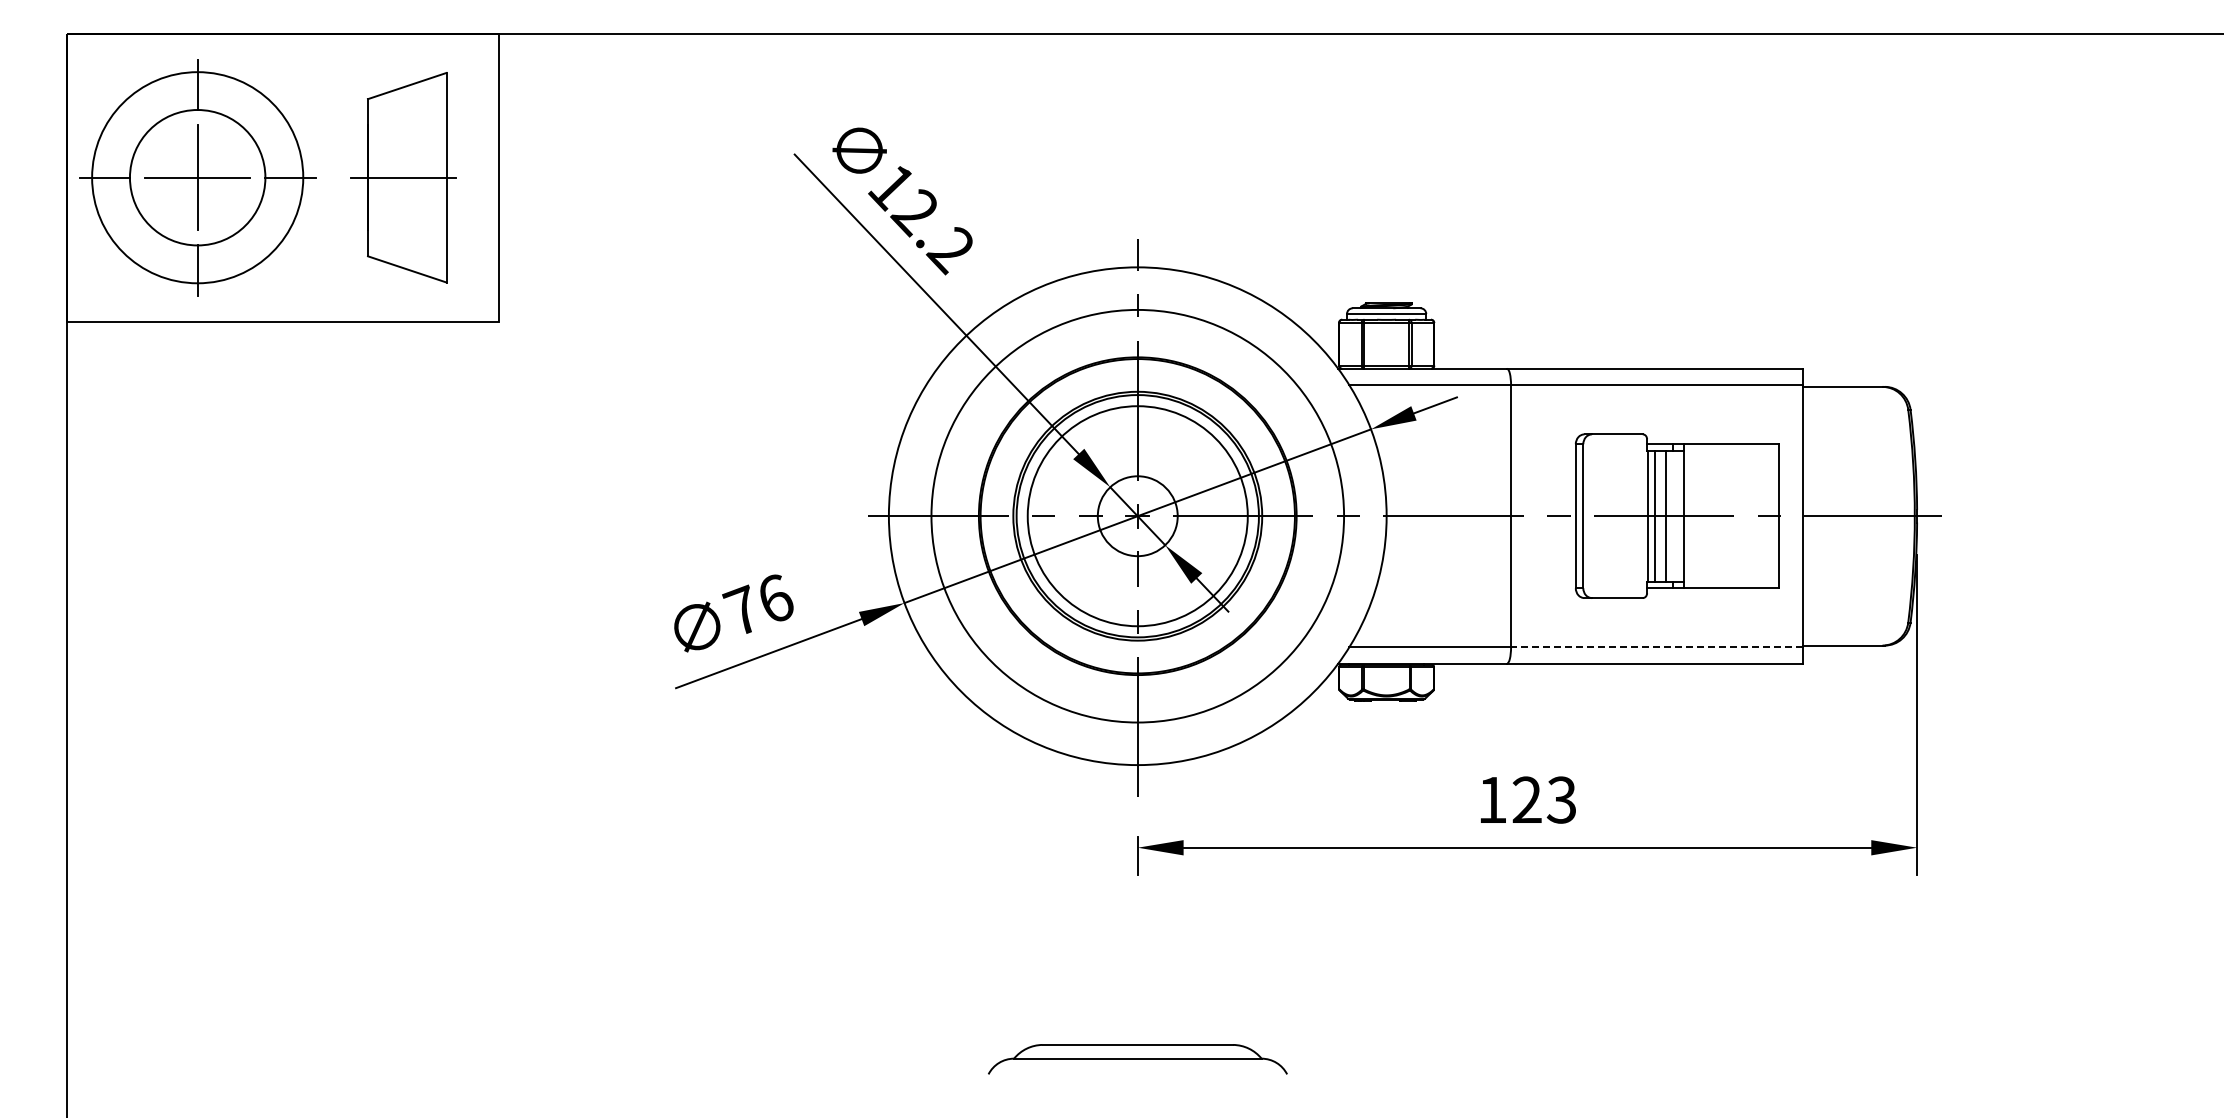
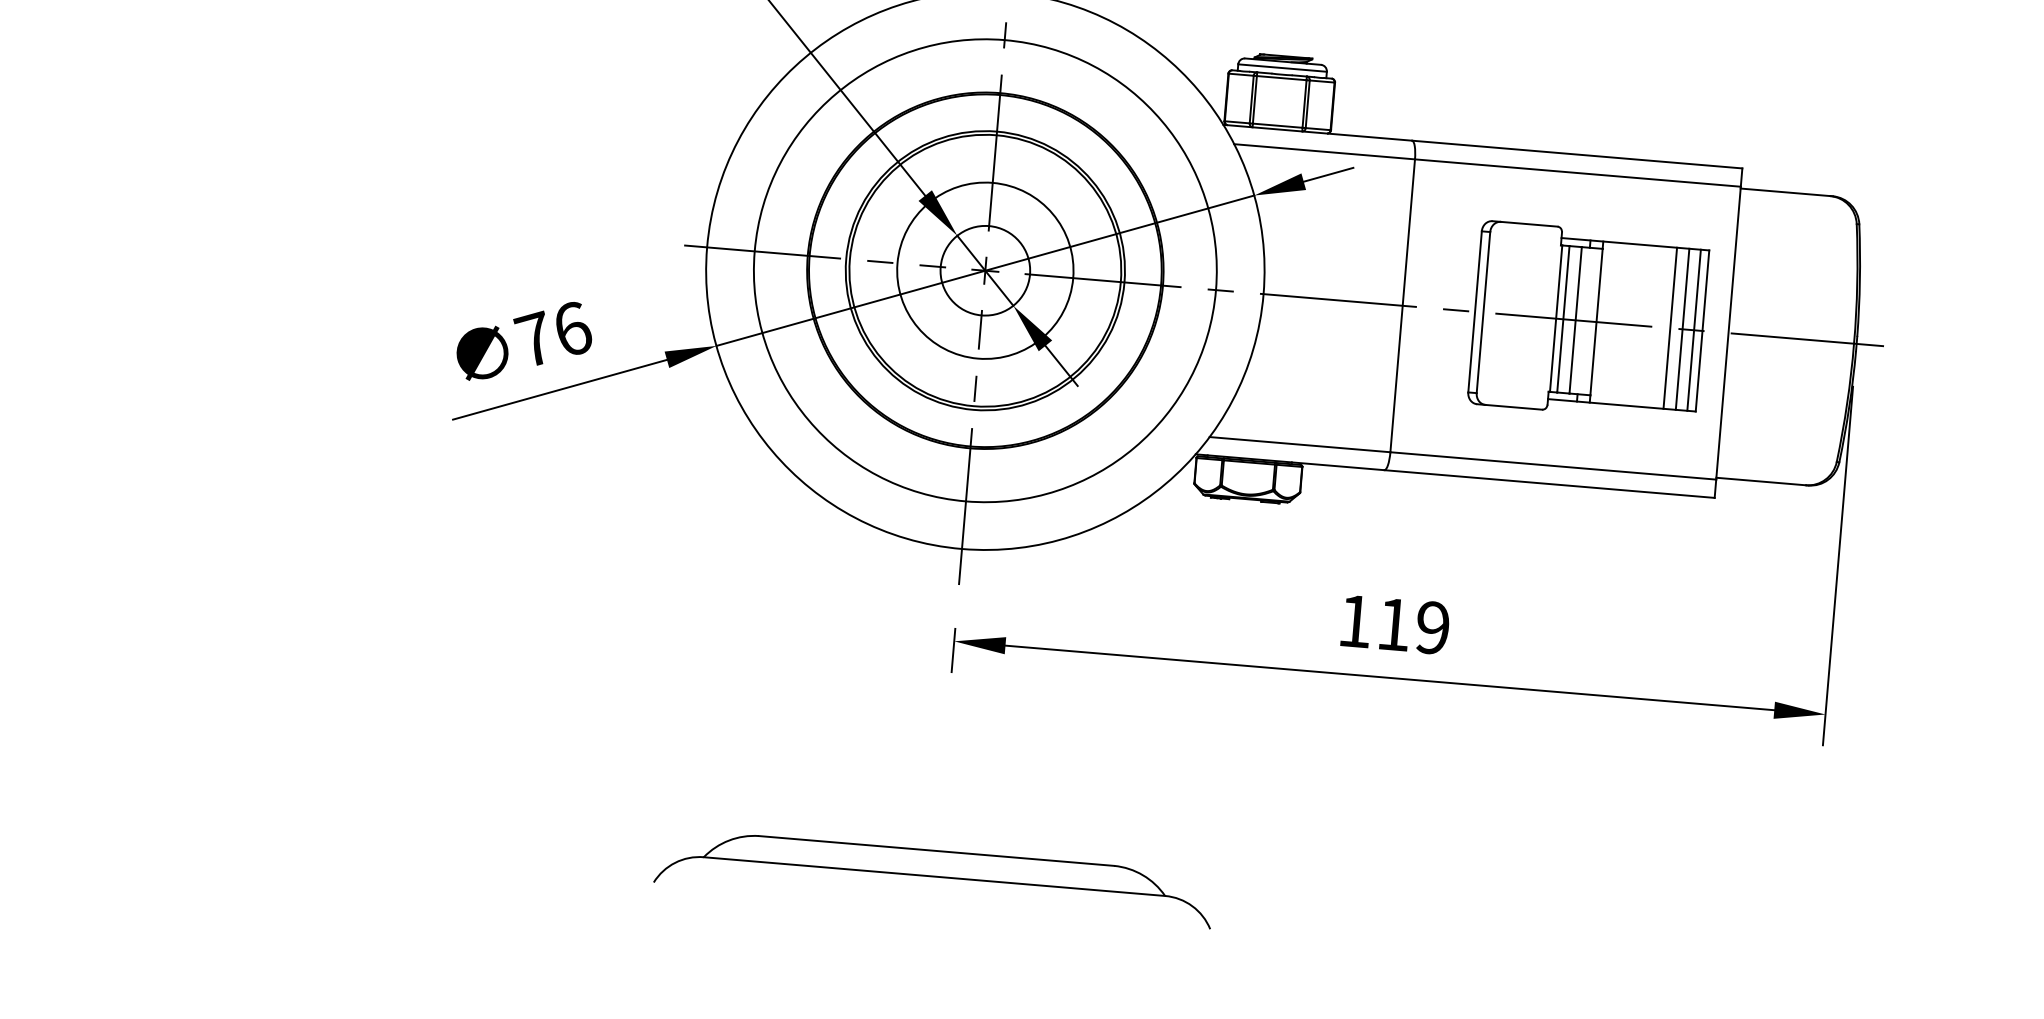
circle: (1137, 515) -> (985, 269), size x0.71
line: (1750, 516) -> (1670, 328), added
line: (1761, 516) -> (1682, 329), added
line: (1771, 516) -> (1693, 330), added
line: (1656, 647) -> (1552, 466), dashed -> solid
text: (1544, 799) -> (1413, 625), 123 -> 119
part: (1137, 1059) -> (934, 878), size x1.67

